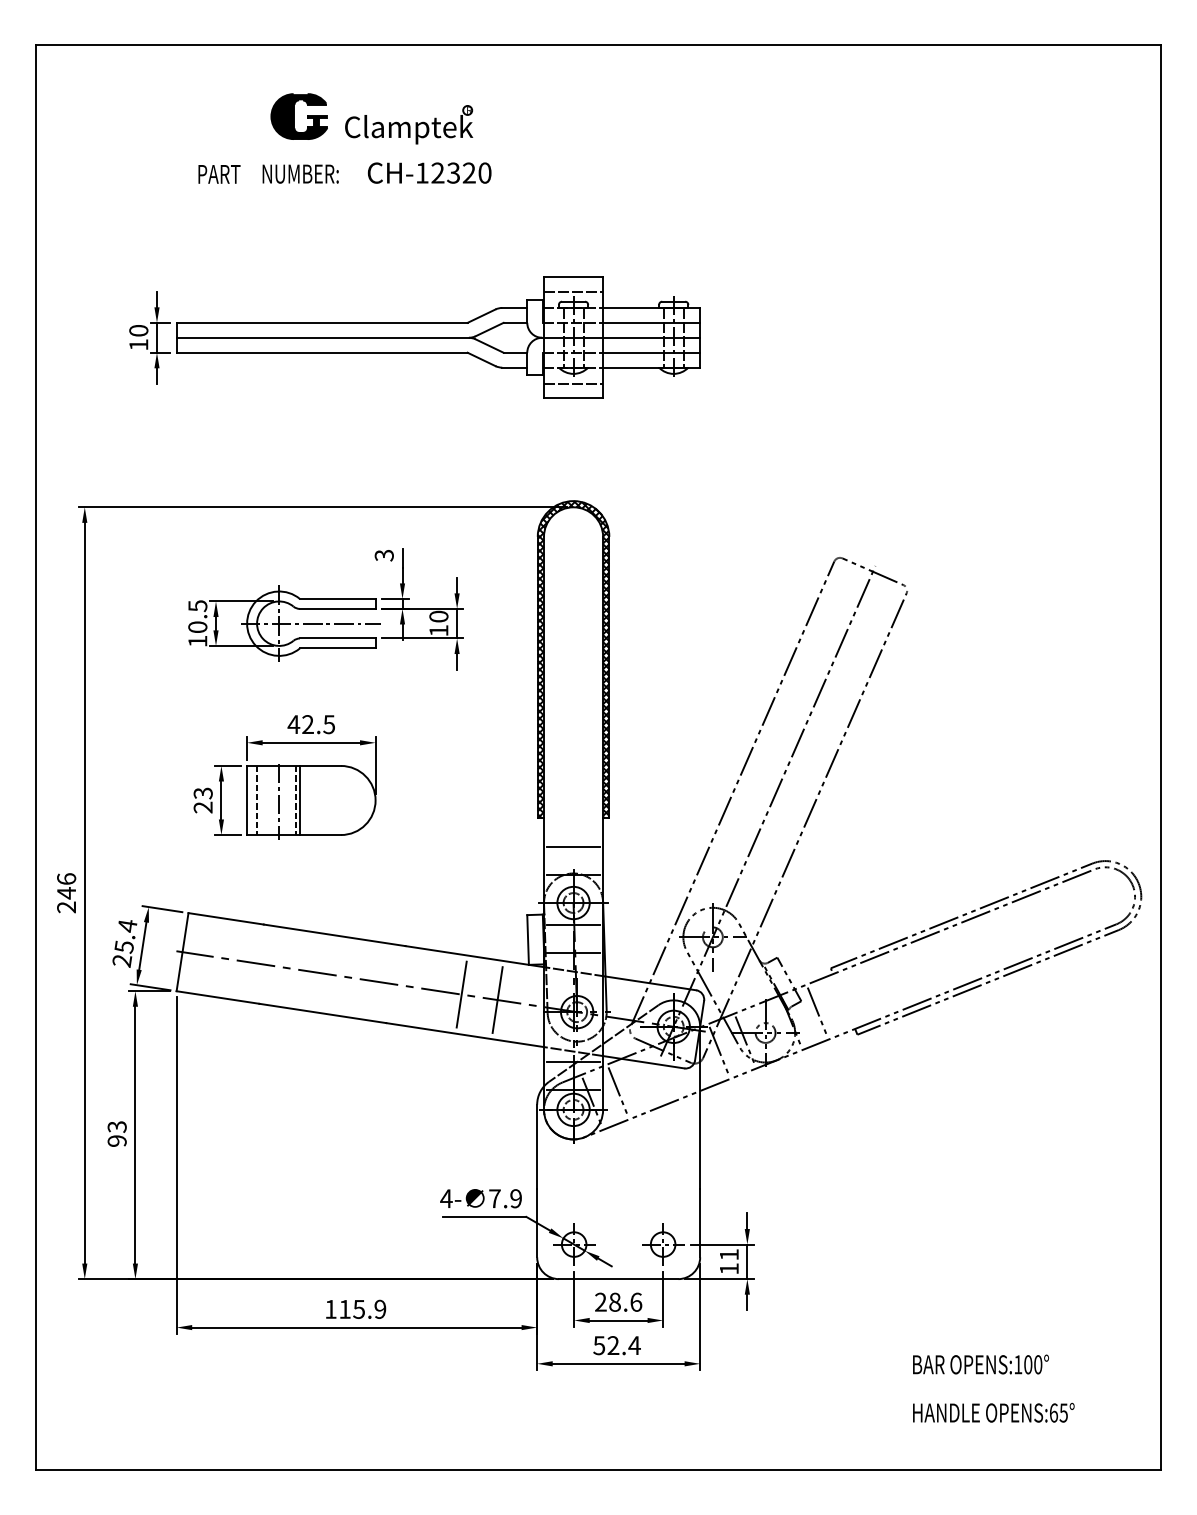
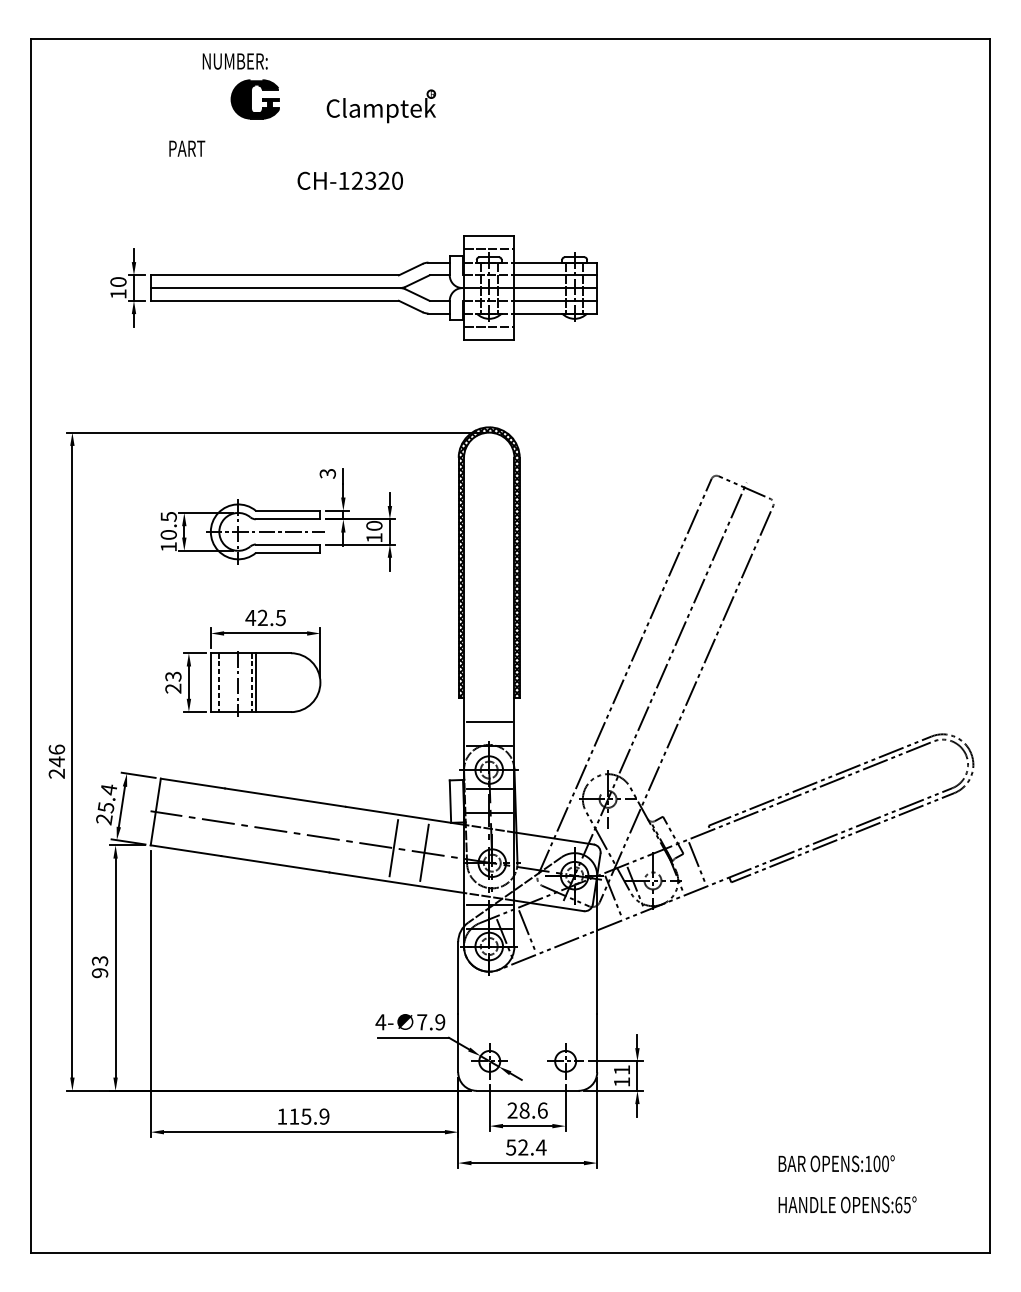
part: (409, 124) -> (381, 106), moved
text: (429, 172) -> (350, 180), moved
text: (300, 173) -> (235, 60), moved

